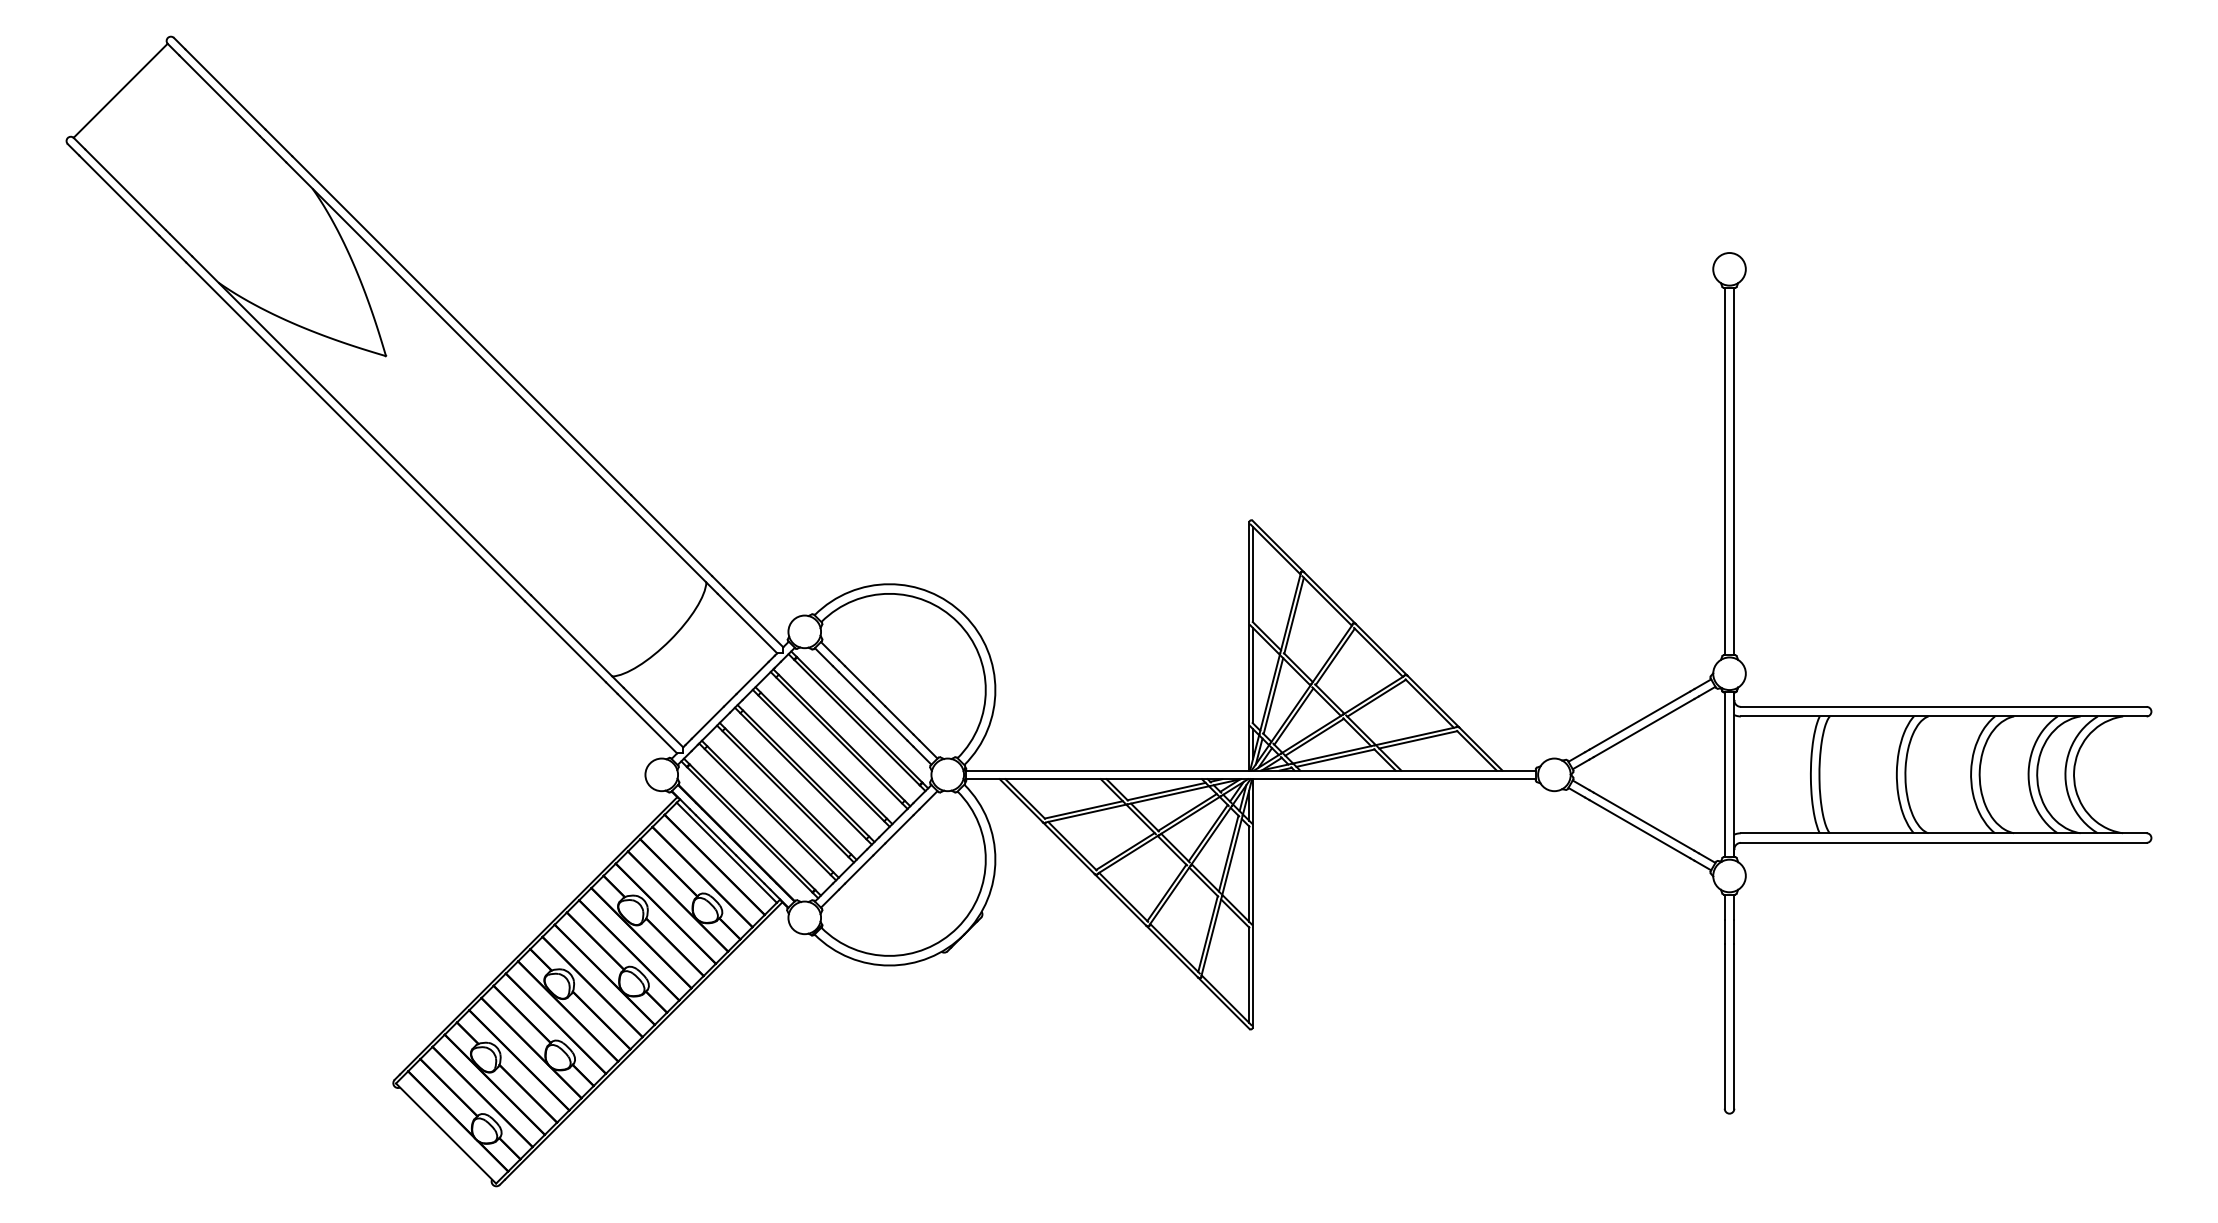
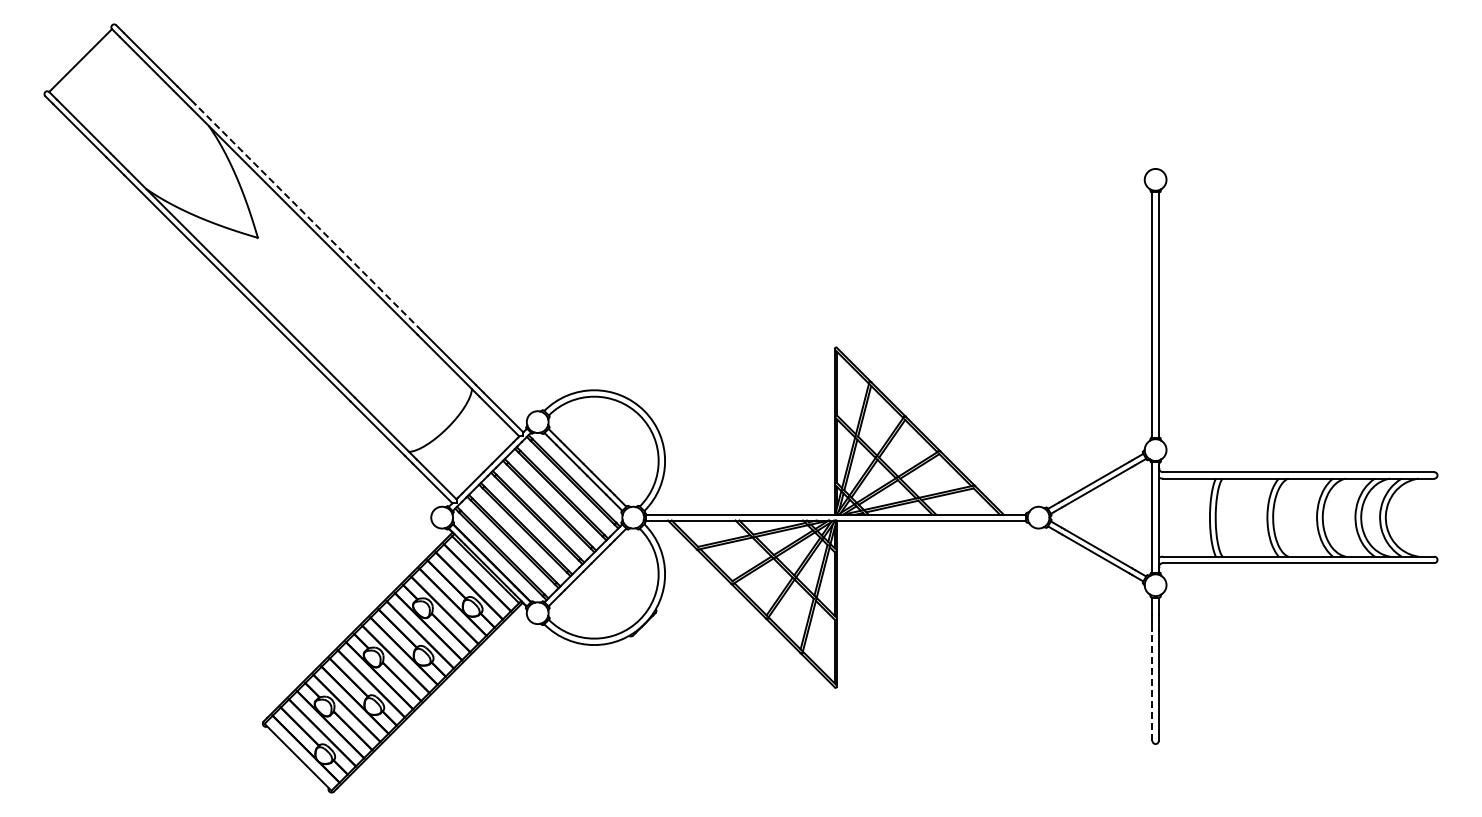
line: (461, 325) -> (308, 217), solid -> dashed
line: (1724, 1026) -> (1152, 685), solid -> dashed

